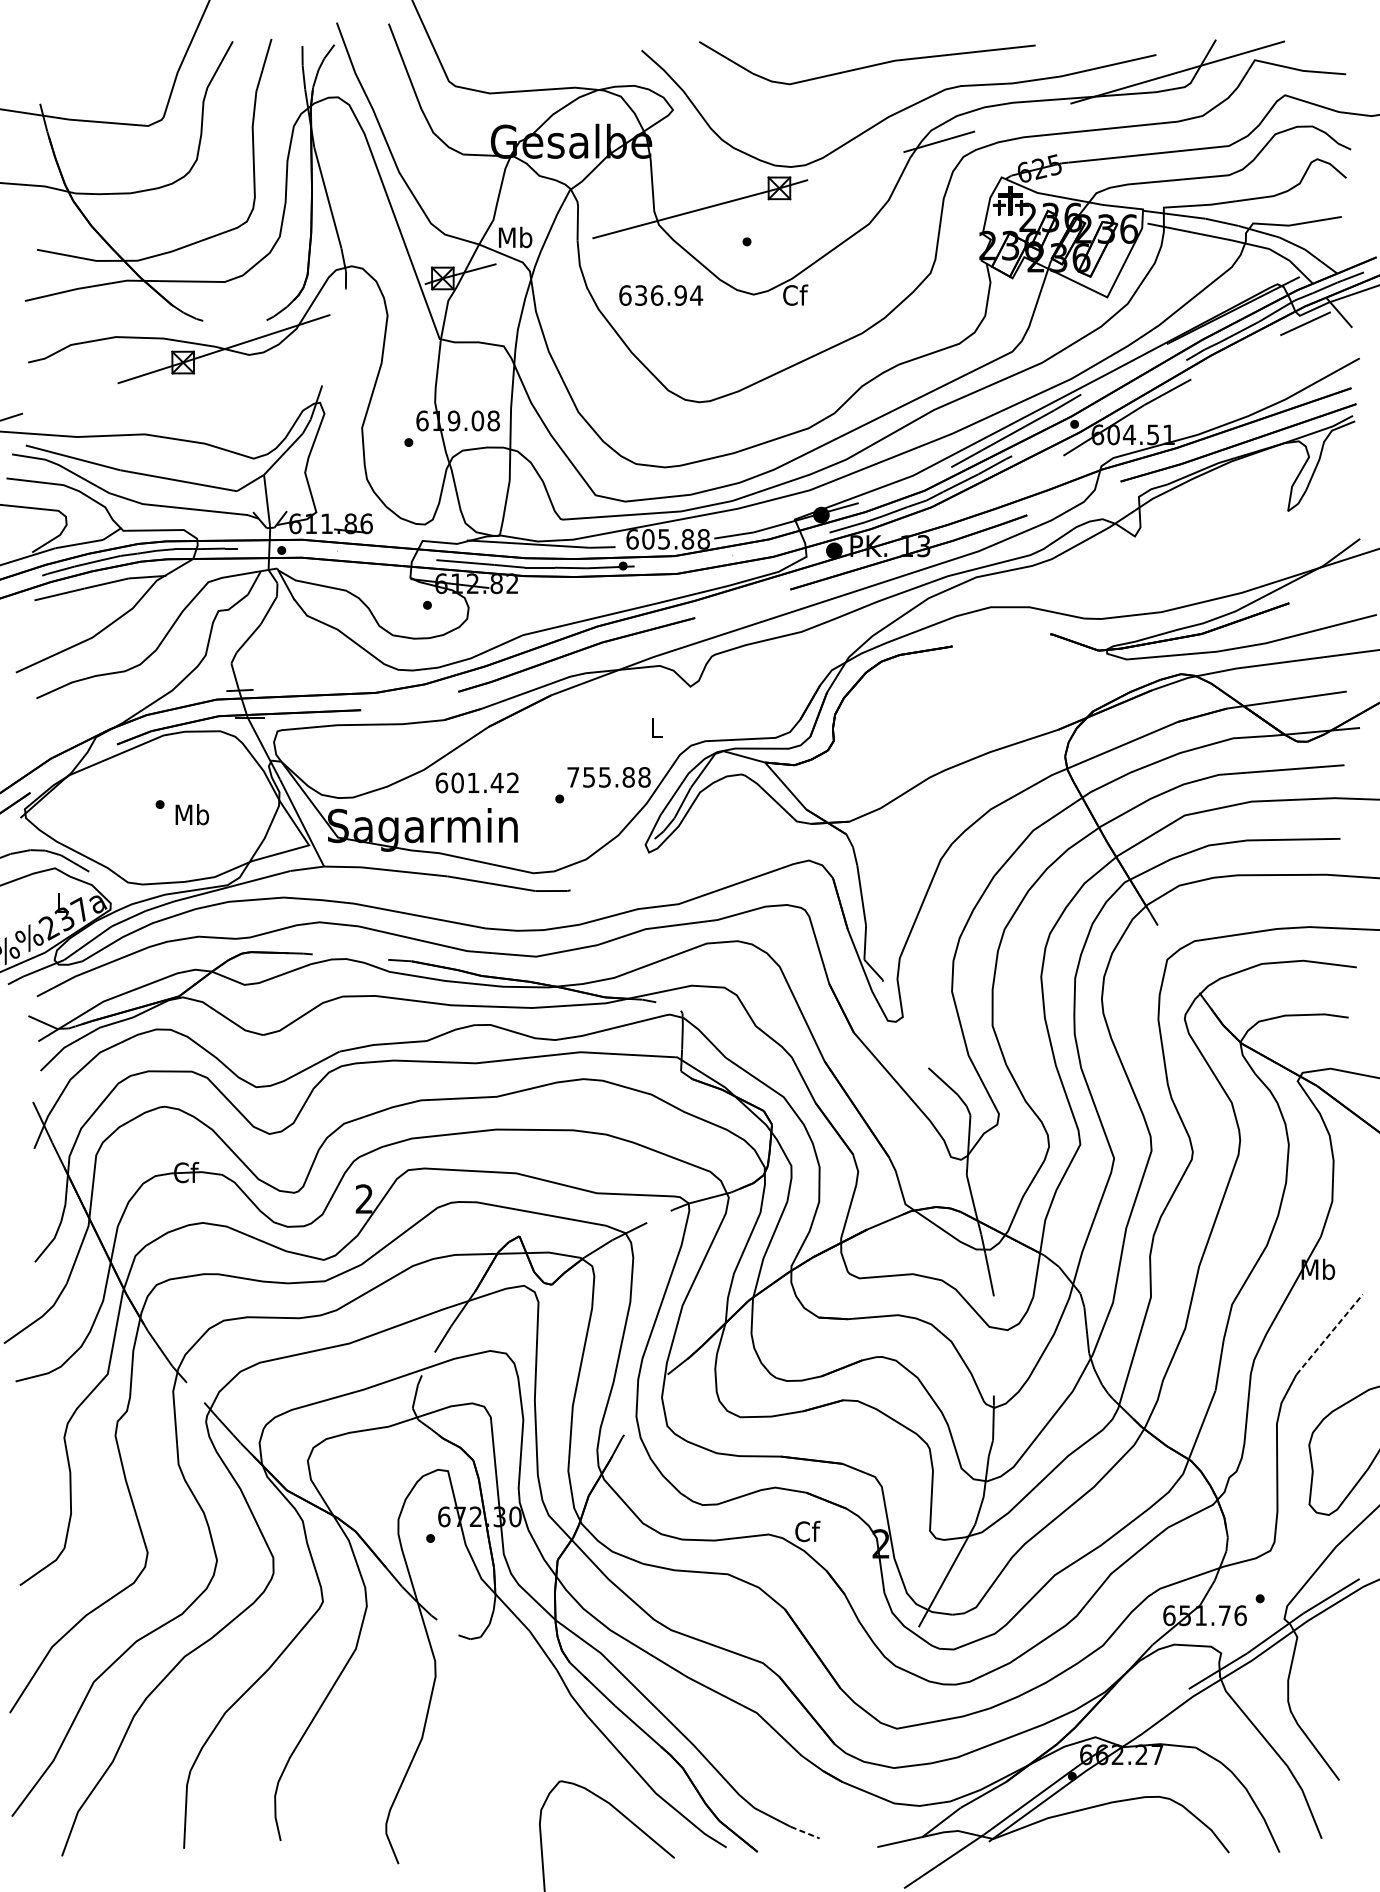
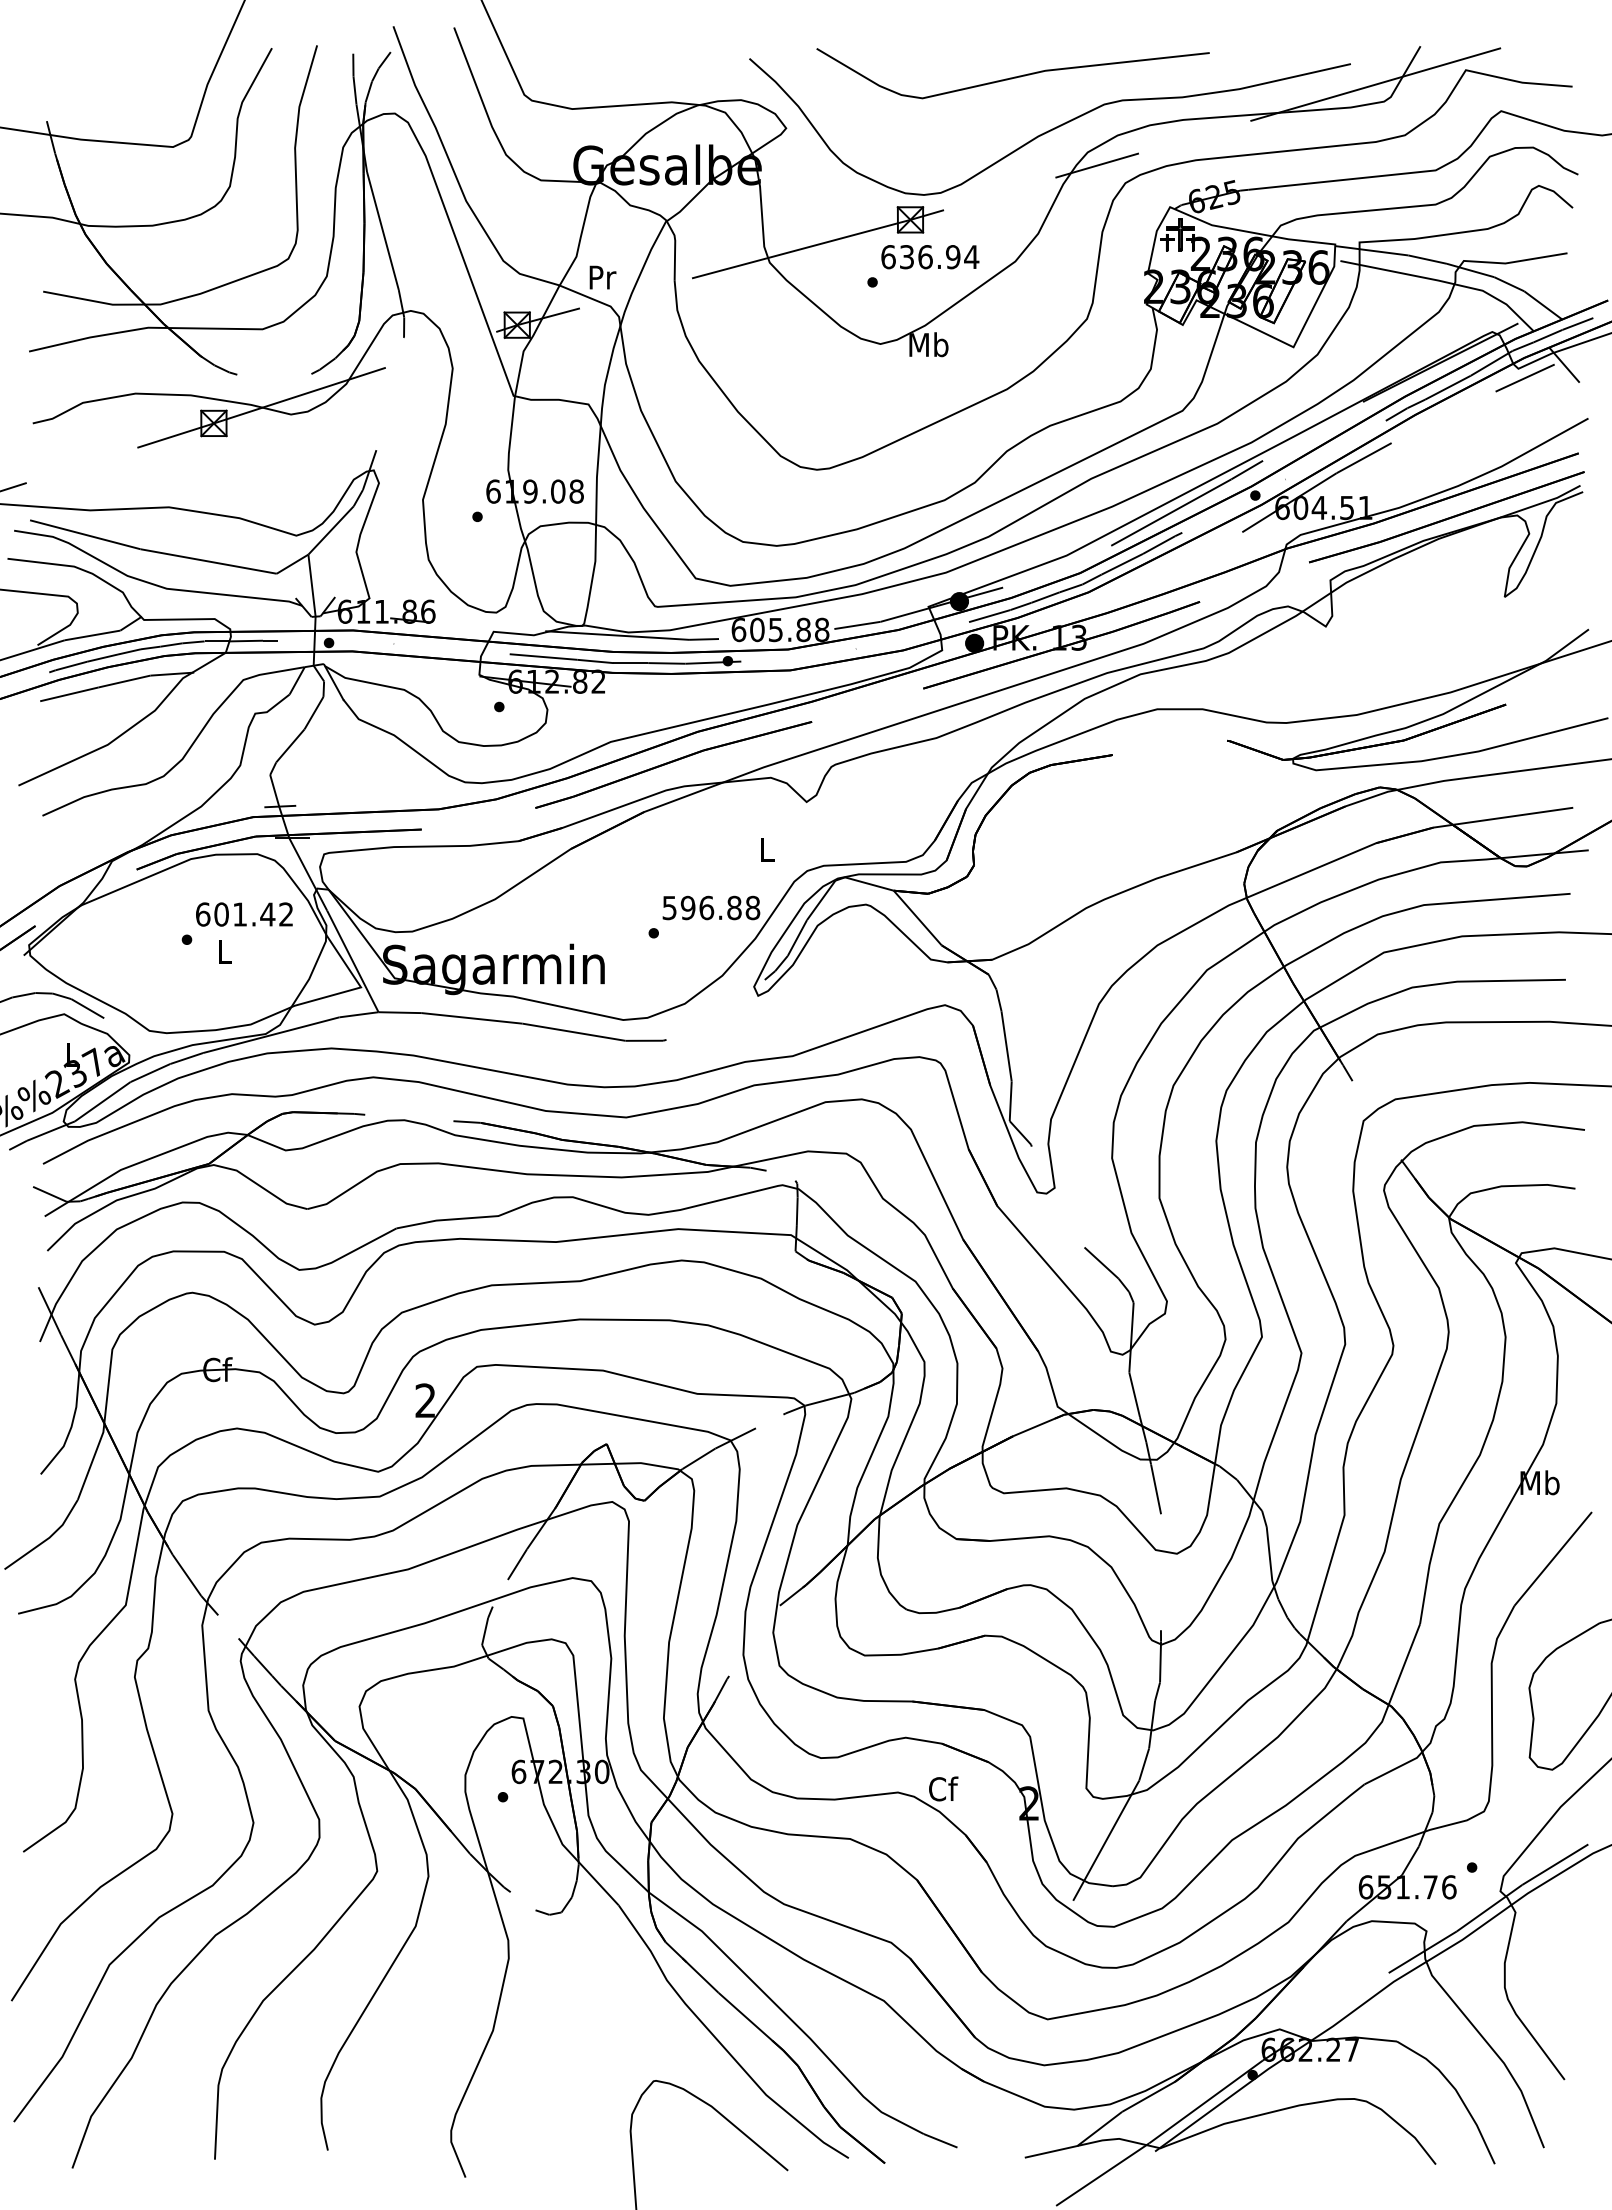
text: (514, 236) -> (601, 276), Mb -> Pr
text: (661, 295) -> (930, 257), moved
text: (794, 295) -> (928, 344), Cf -> Mb
text: (589, 776) -> (688, 907), 755.88 -> 596.88
text: (477, 782) -> (244, 914), moved
text: (192, 814) -> (224, 951), Mb -> L
line: (1329, 1334) -> (1553, 1558), dashed -> solid
line: (805, 1832) -> (941, 2140), dashed -> solid

